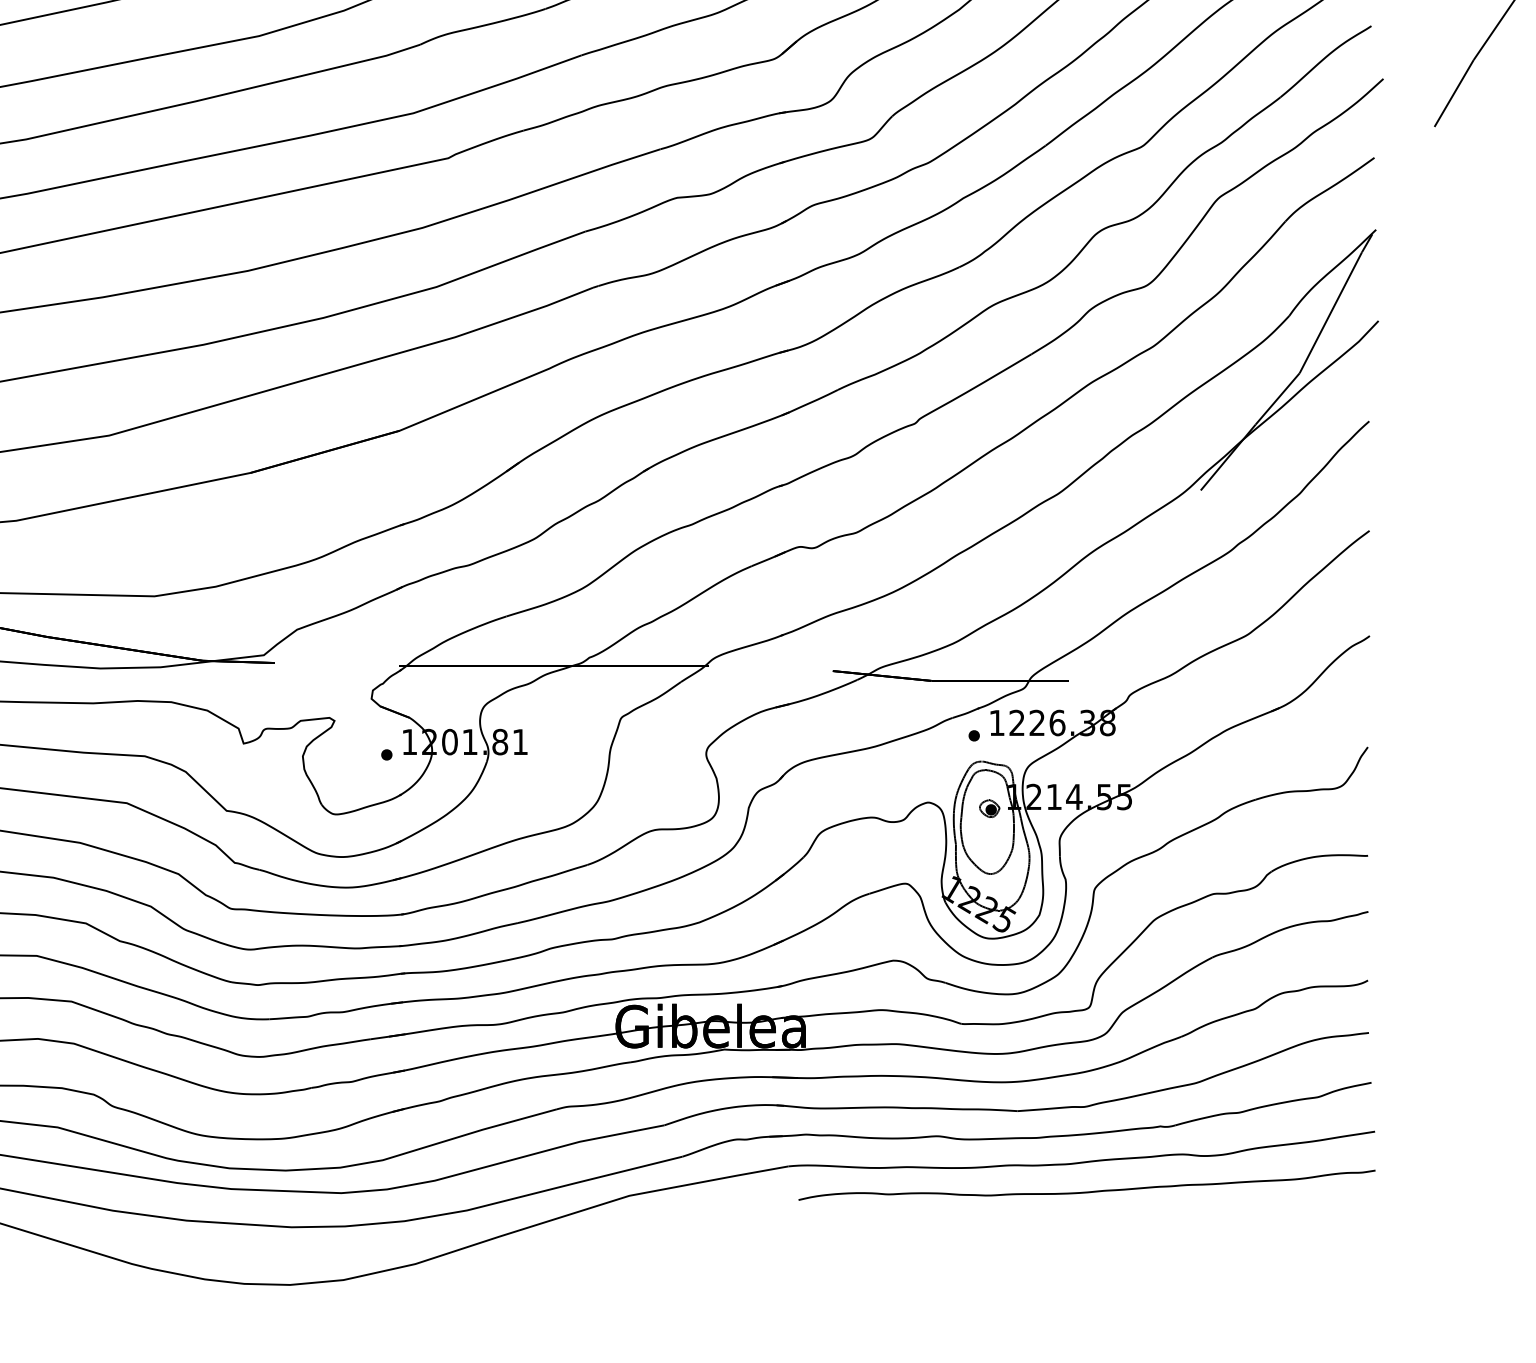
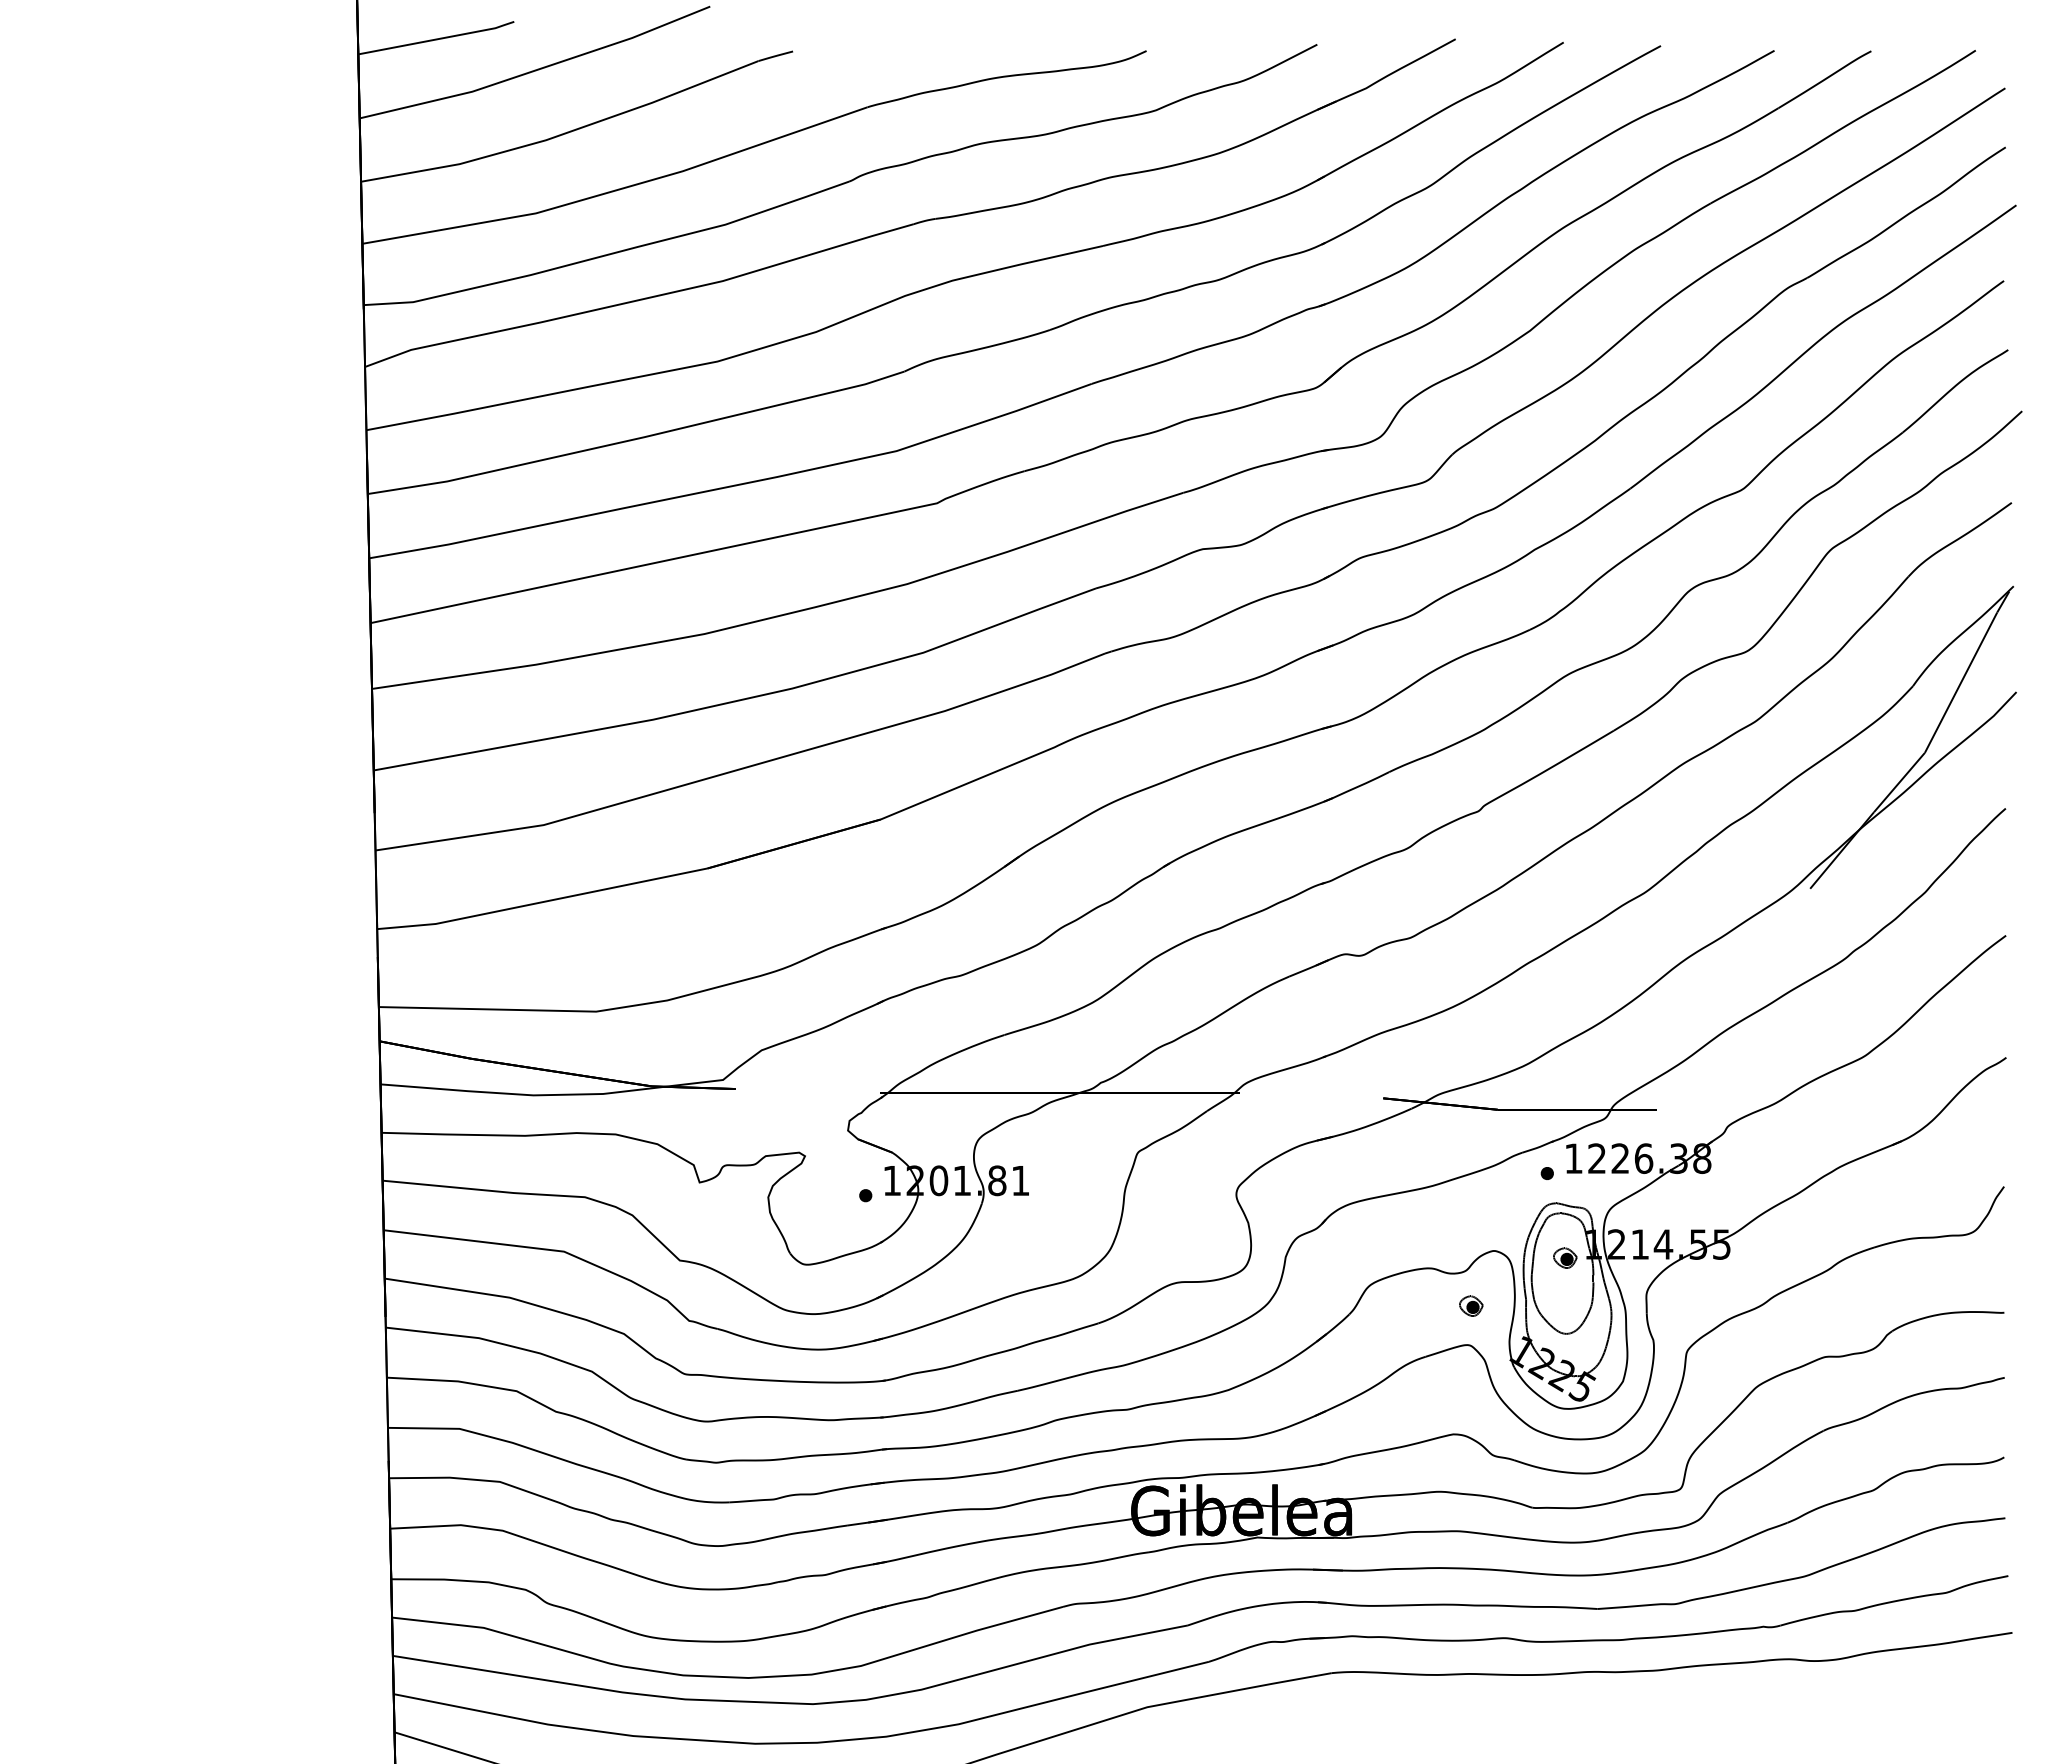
part: (908, 849) -> (1471, 1305), added
curve: (1086, 1191) -> (1677, 1702), removed

